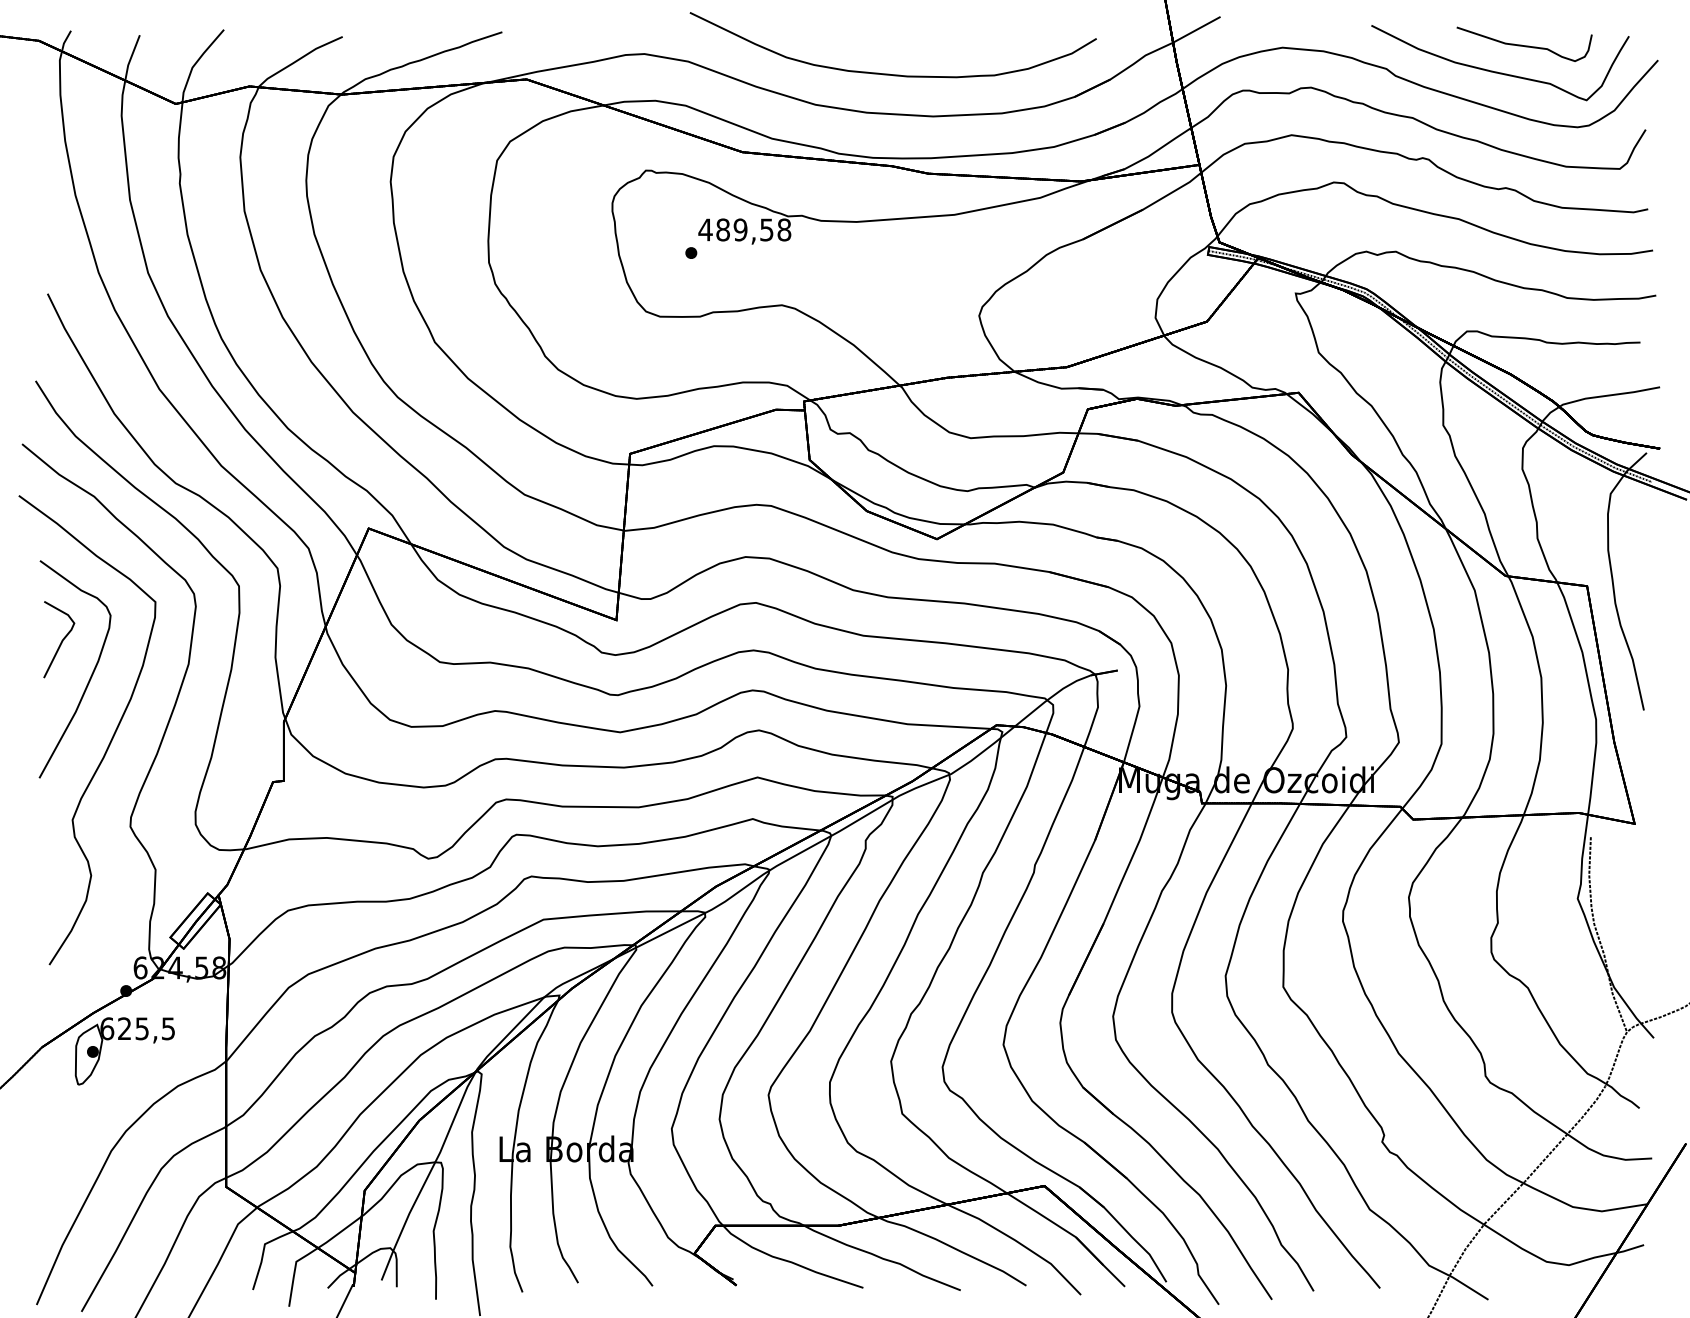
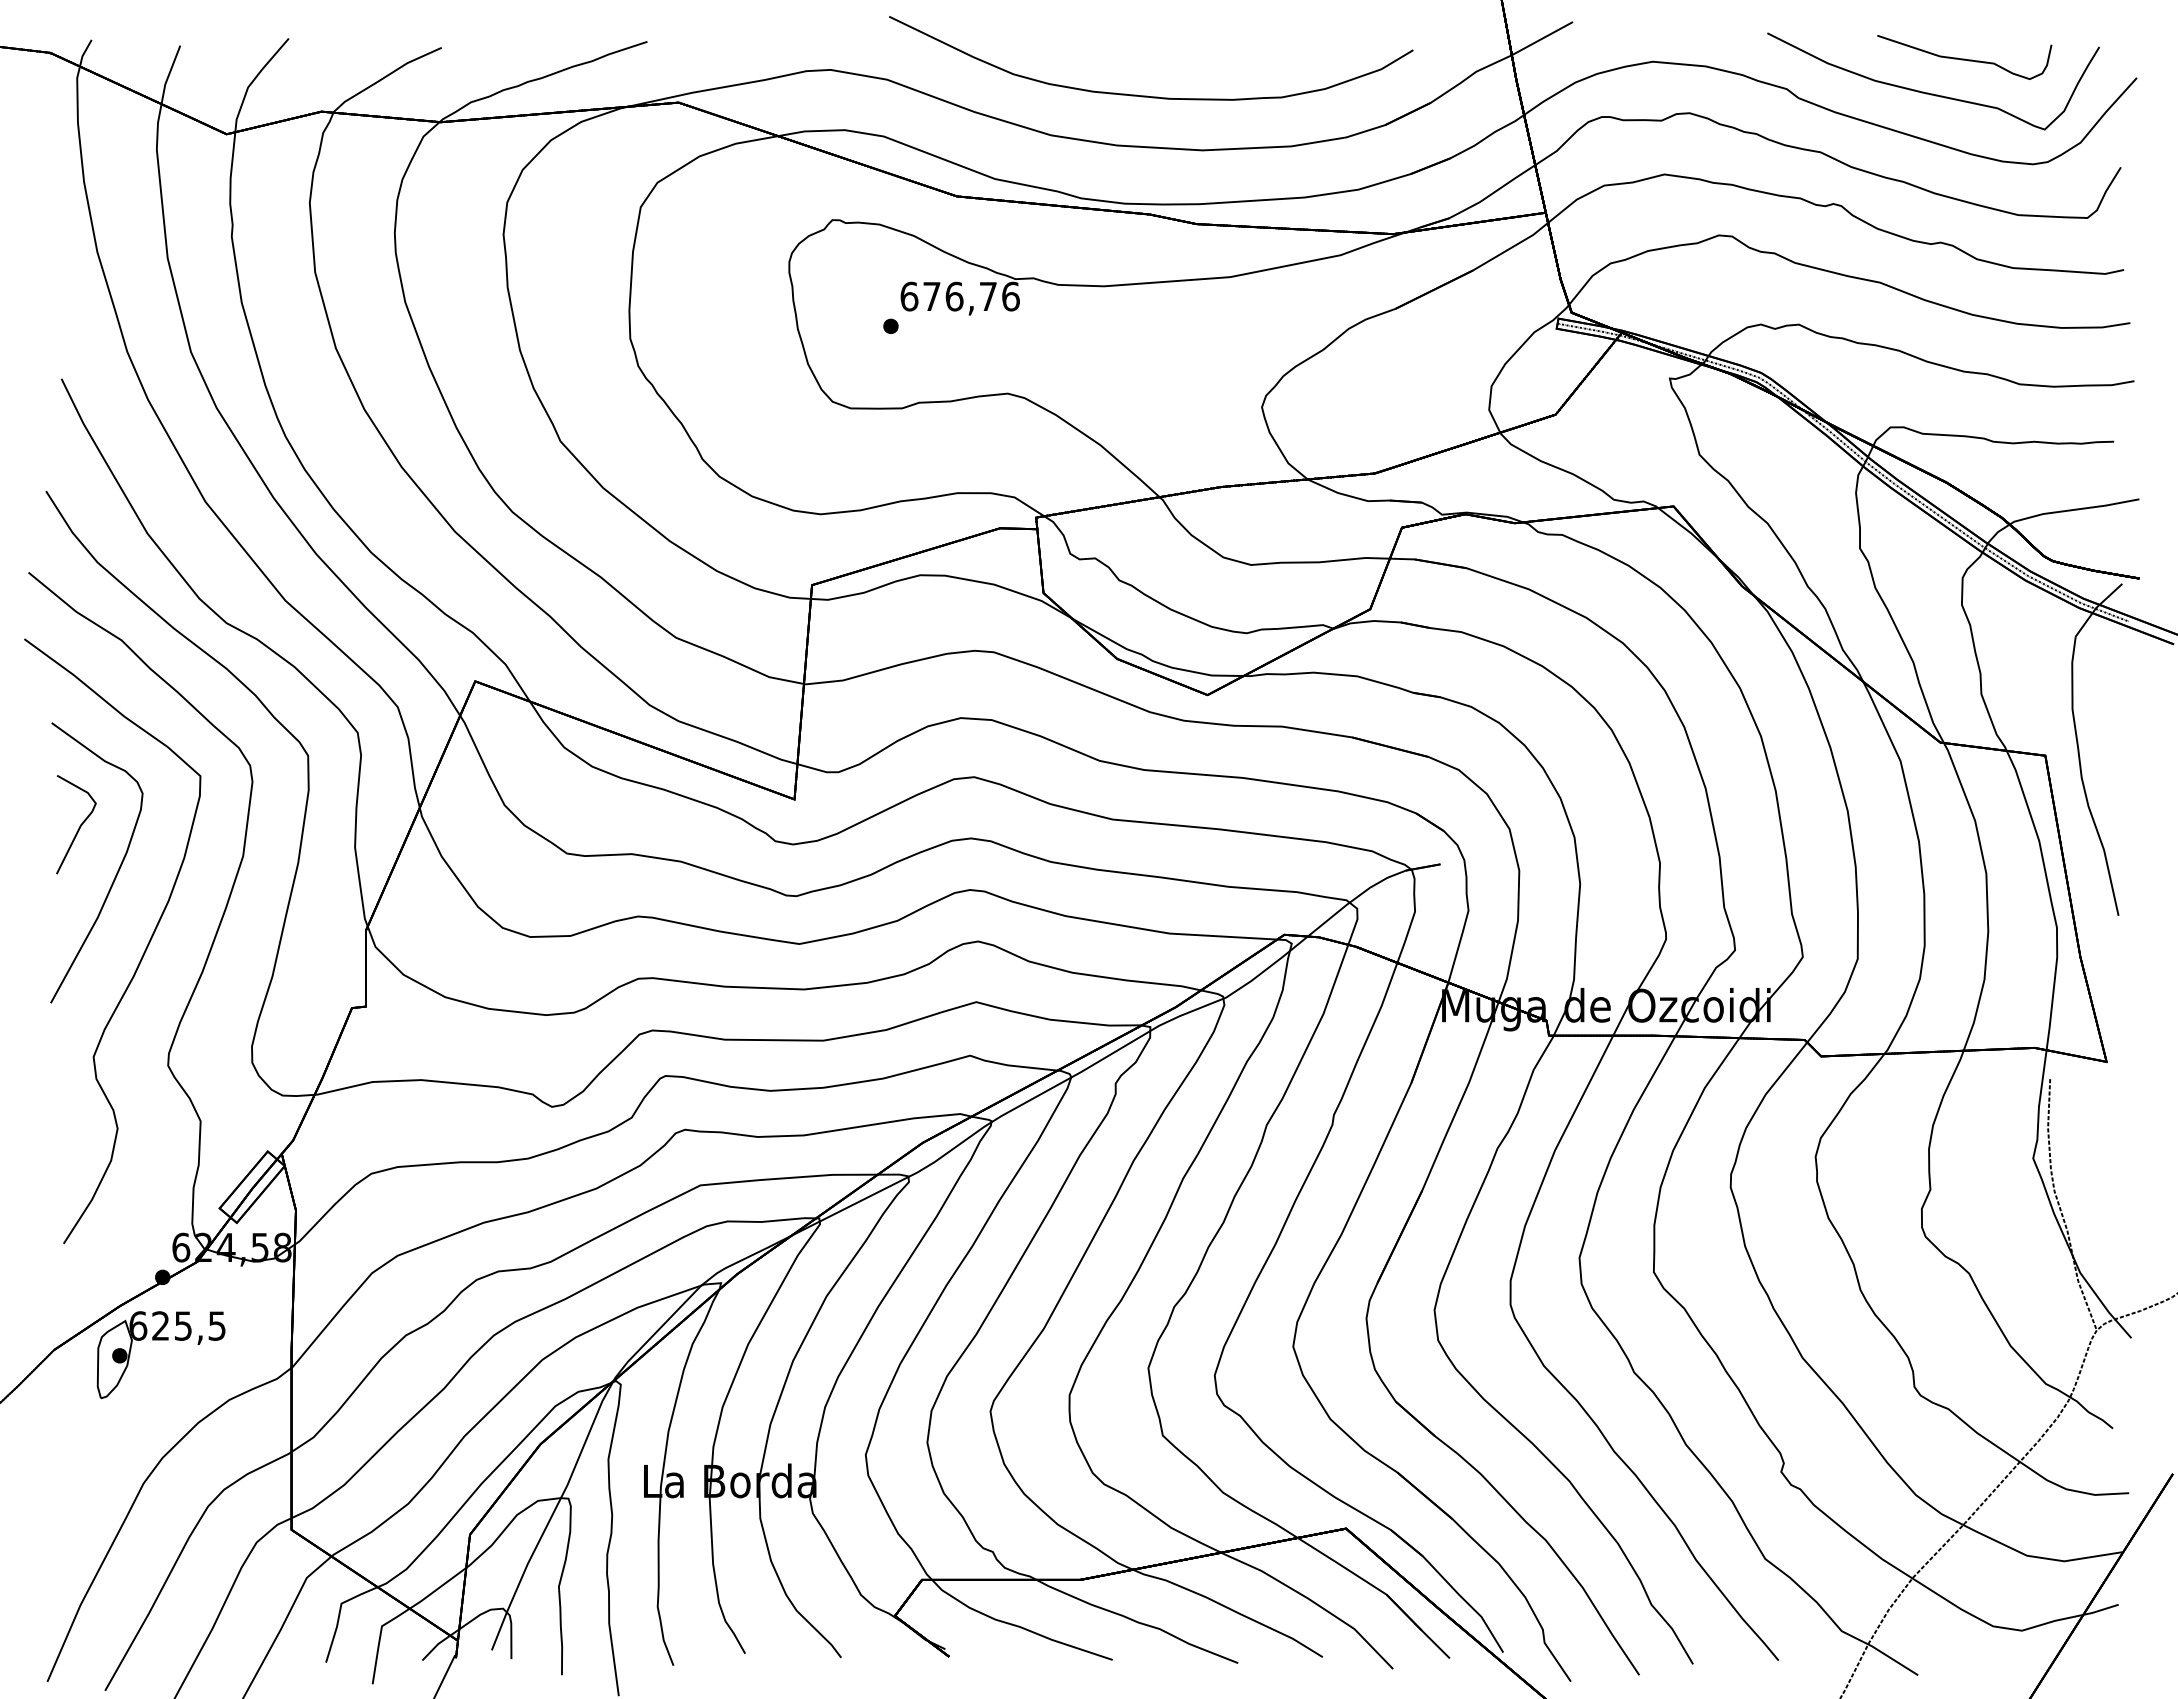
text: (744, 229) -> (959, 296), 489,58 -> 676,76

